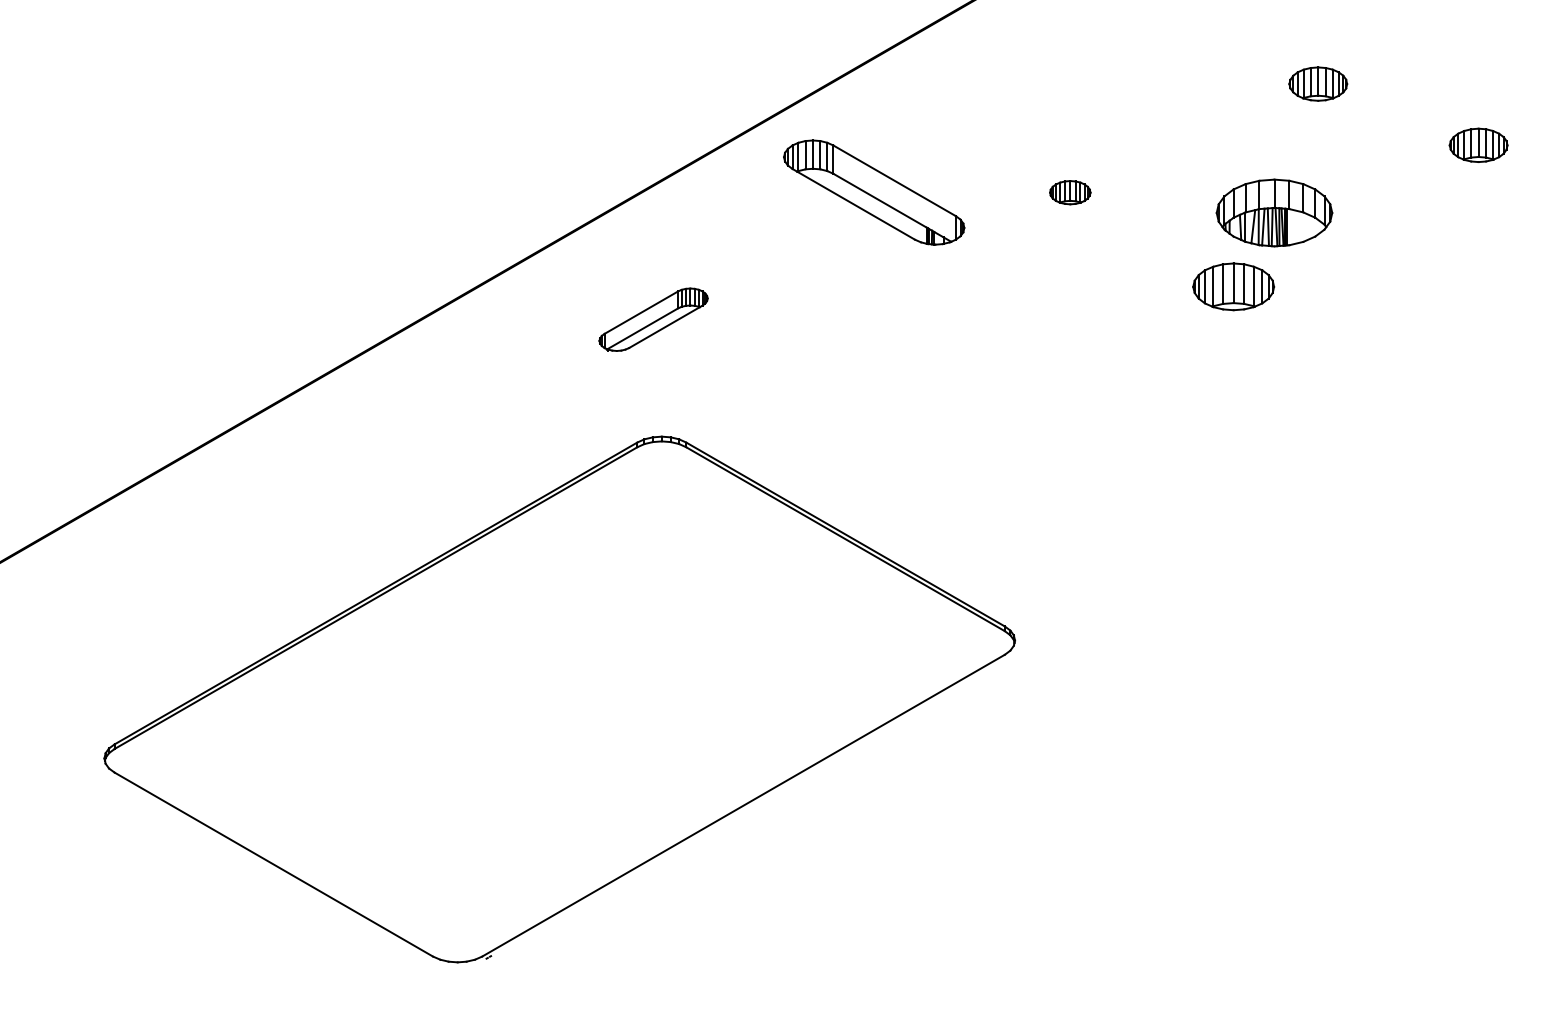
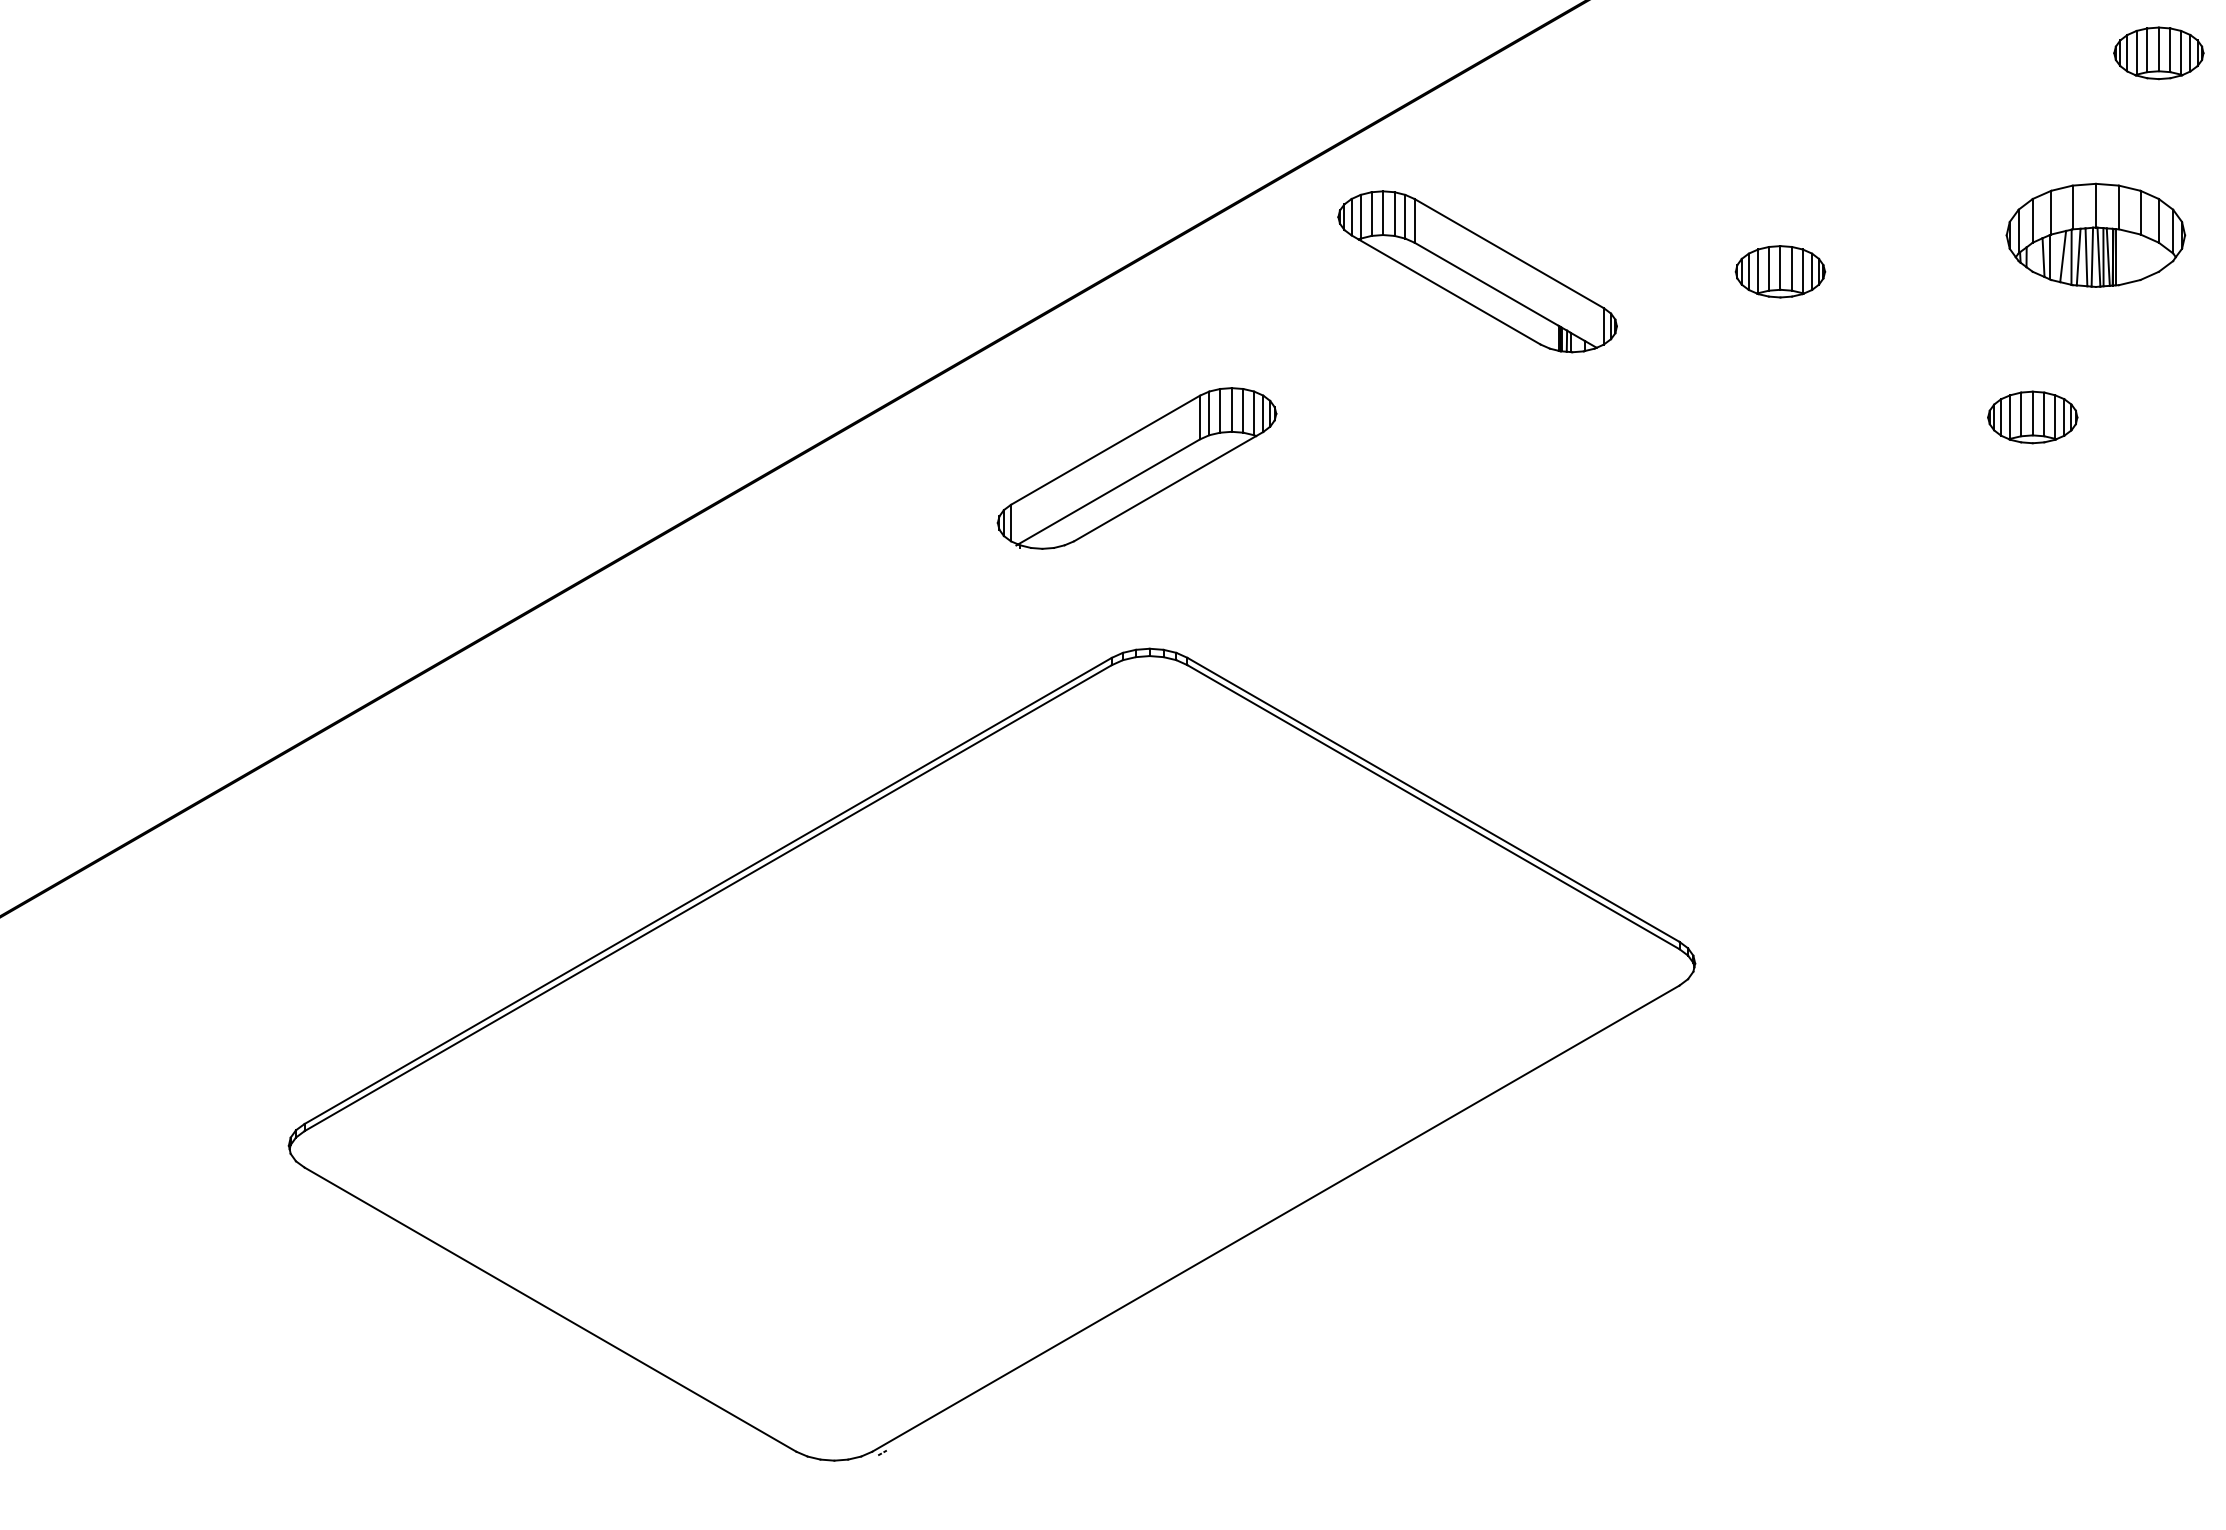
part: (1318, 83) -> (2159, 52), moved
part: (1070, 192) -> (1780, 271), size x1.43
part: (1274, 212) -> (2095, 234), moved
part: (1233, 286) -> (2032, 416), size x0.71
part: (653, 319) -> (1136, 467), size x1.67

